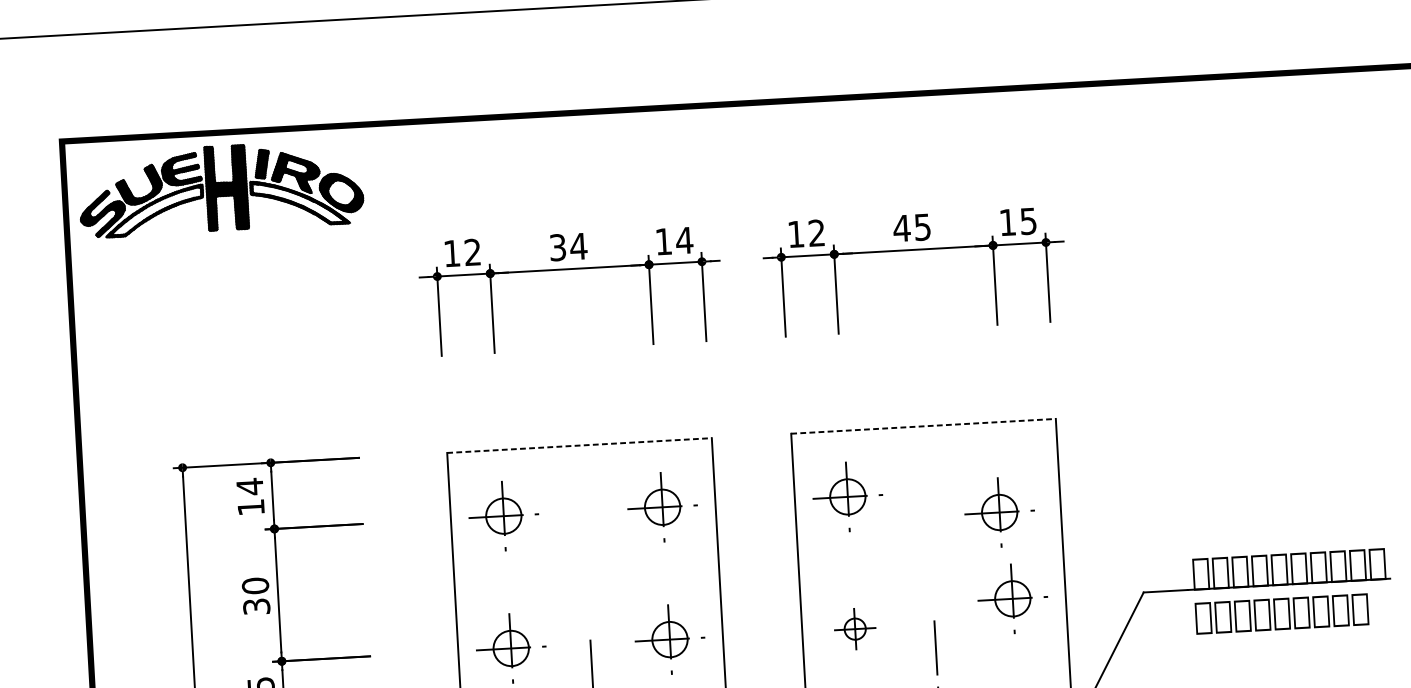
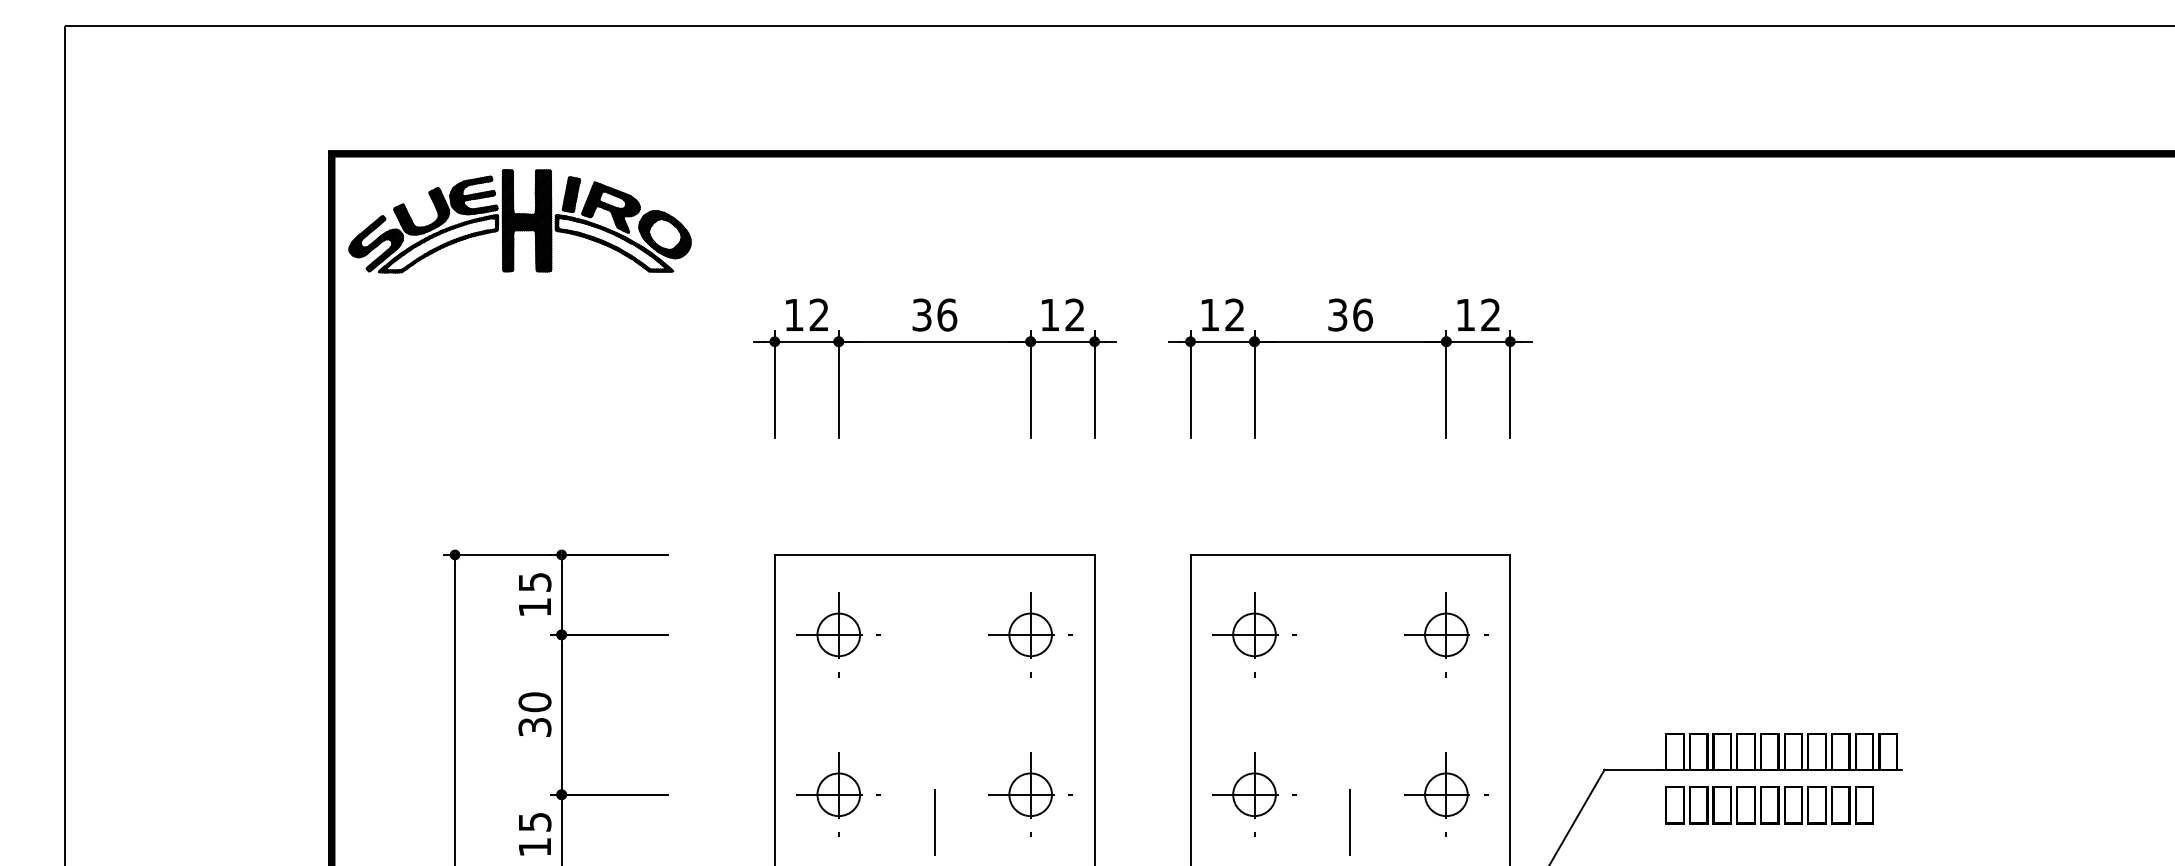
text: (1028, 220) -> (1490, 314), 15 -> 12
text: (911, 227) -> (1349, 314), 45 -> 36
text: (684, 240) -> (1074, 314), 14 -> 12
text: (578, 246) -> (946, 314), 34 -> 36
line: (923, 425) -> (1350, 554), dashed -> solid
line: (579, 445) -> (934, 554), dashed -> solid
text: (250, 486) -> (535, 582), 14 -> 15
part: (999, 512) -> (1446, 634), moved
part: (1012, 598) -> (1446, 794), moved
part: (855, 629) -> (1254, 794), size x1.67

